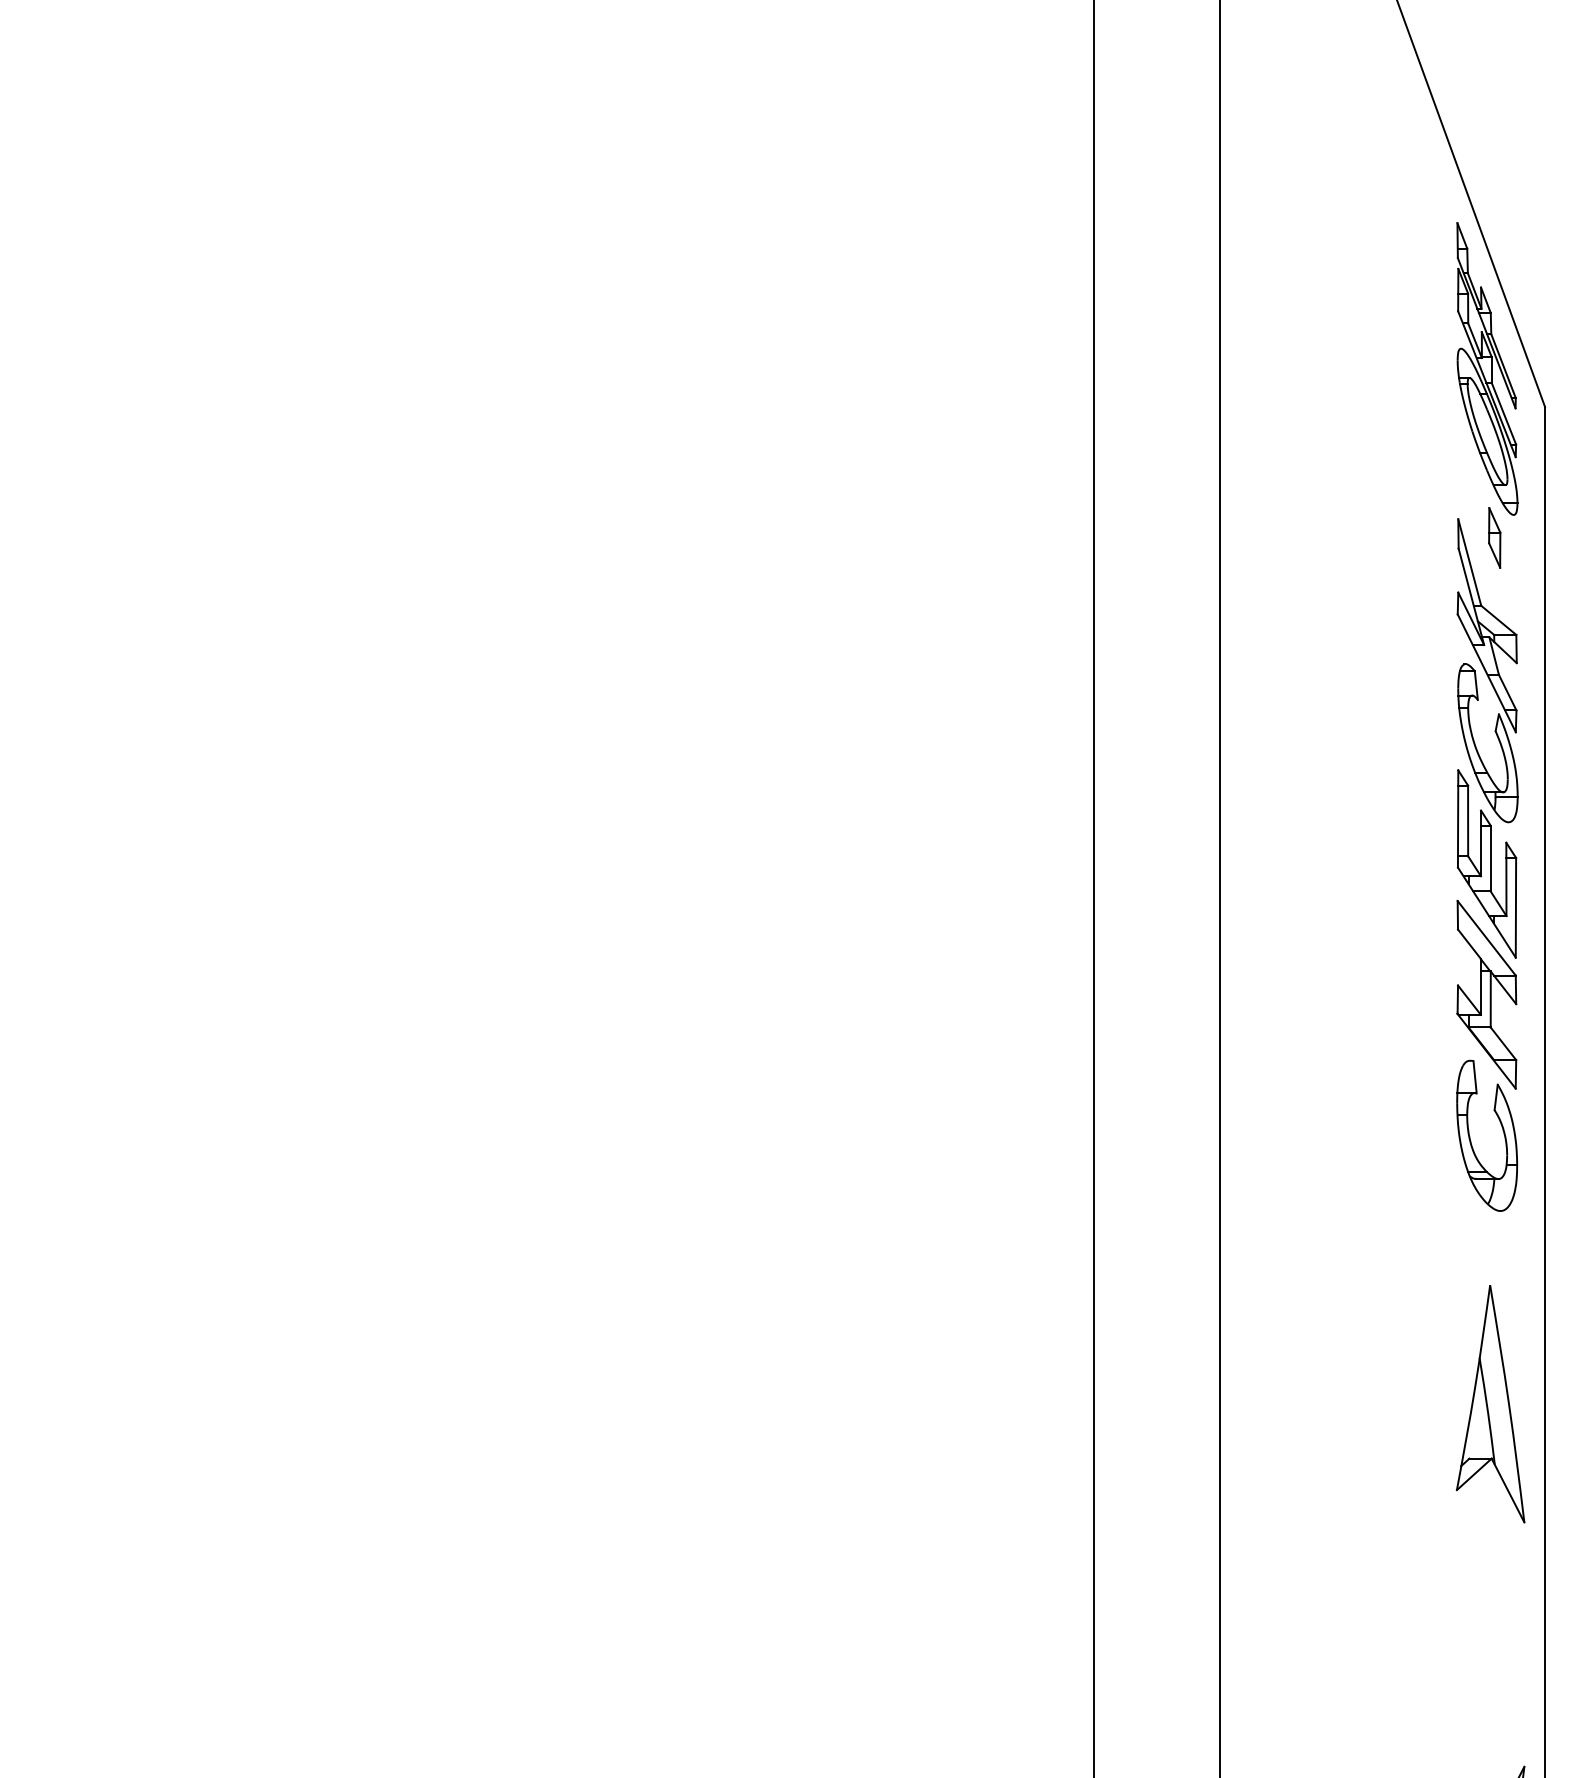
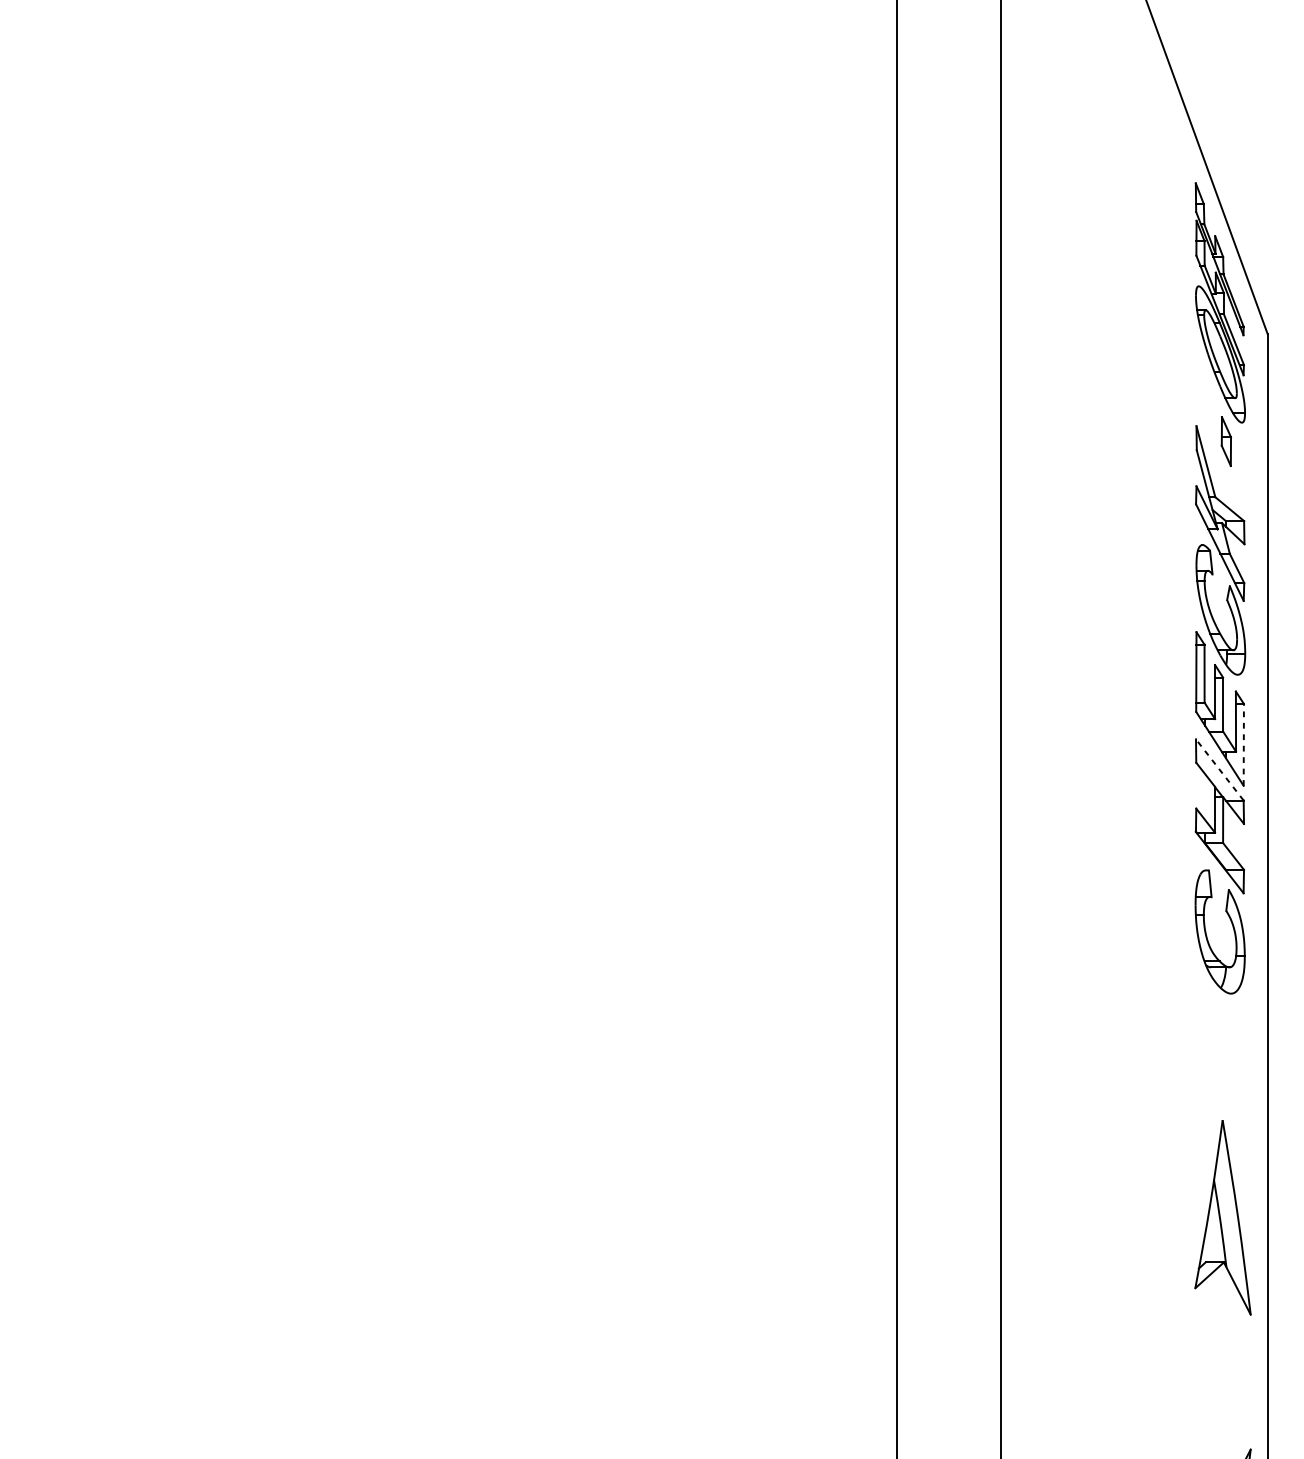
line: (1515, 907) -> (1243, 744), solid -> dashed
line: (1486, 937) -> (1219, 769), solid -> dashed
part: (1490, 1404) -> (1222, 1217), moved

